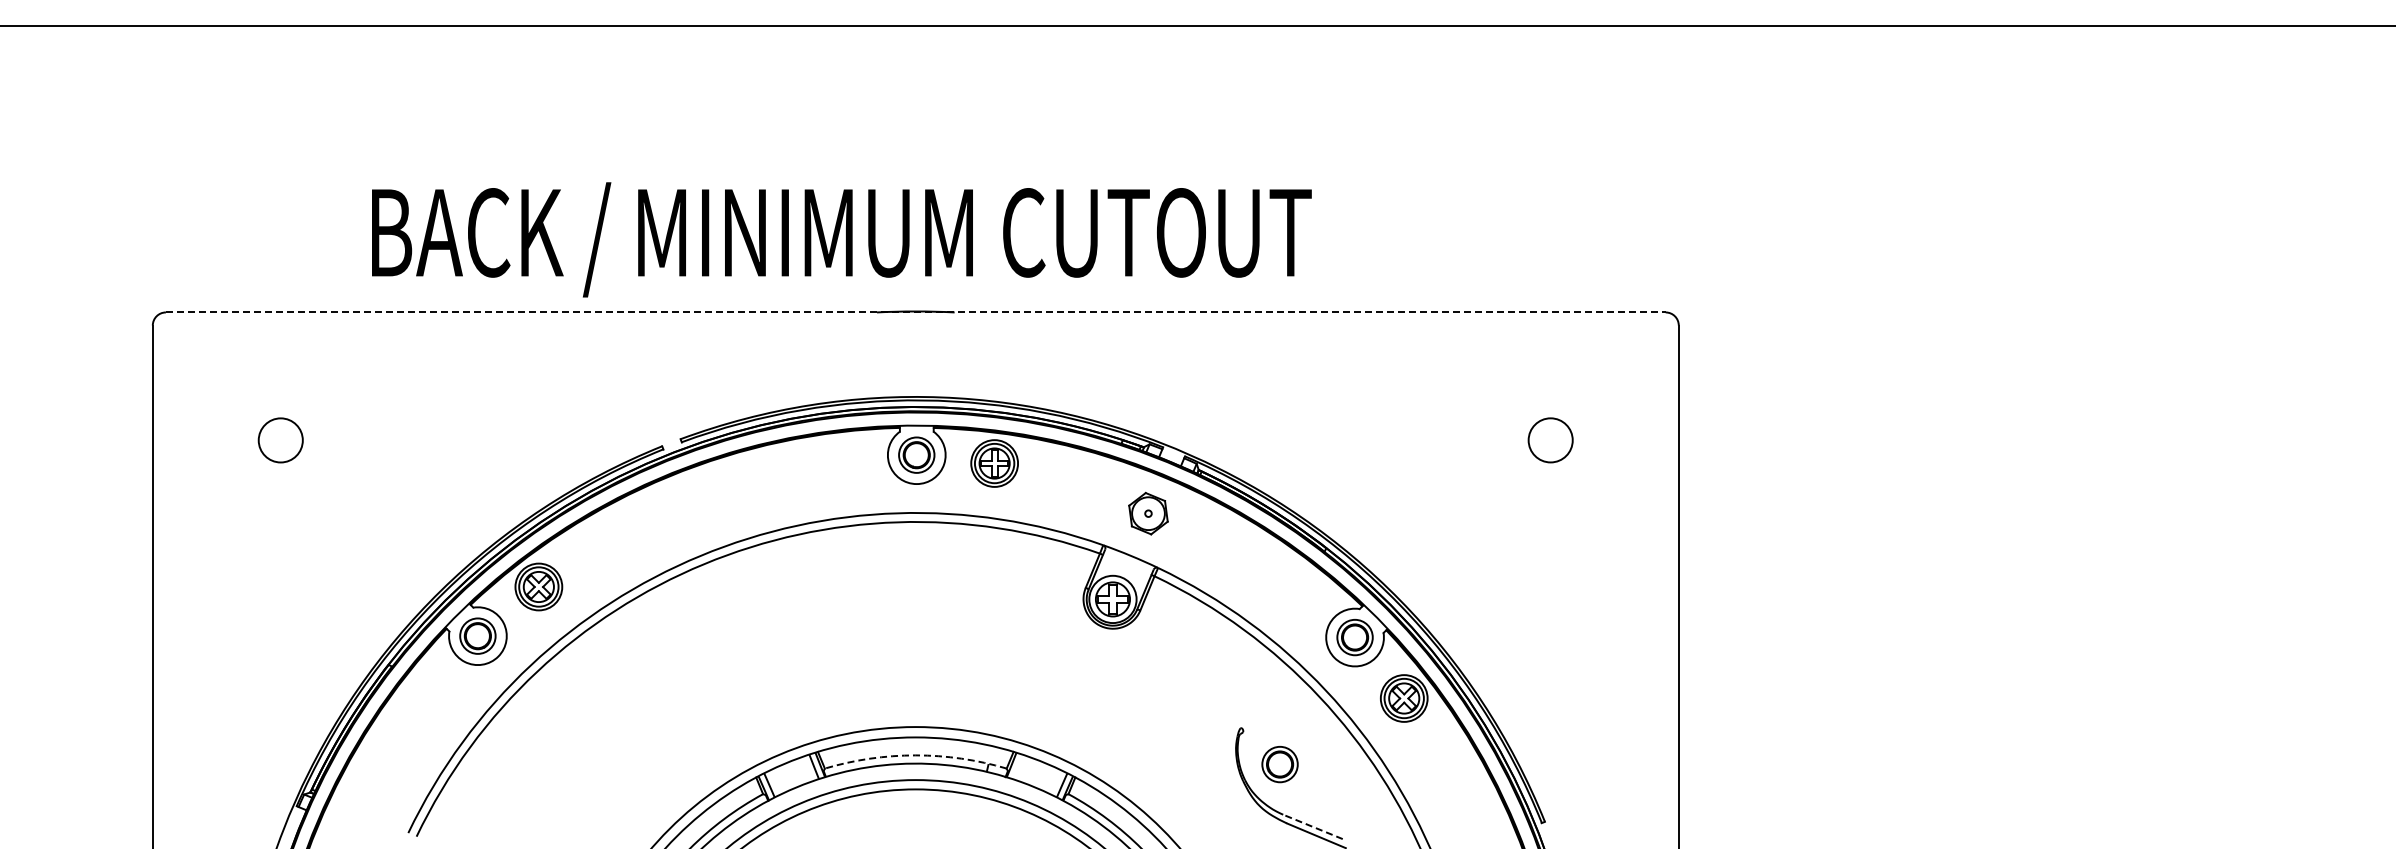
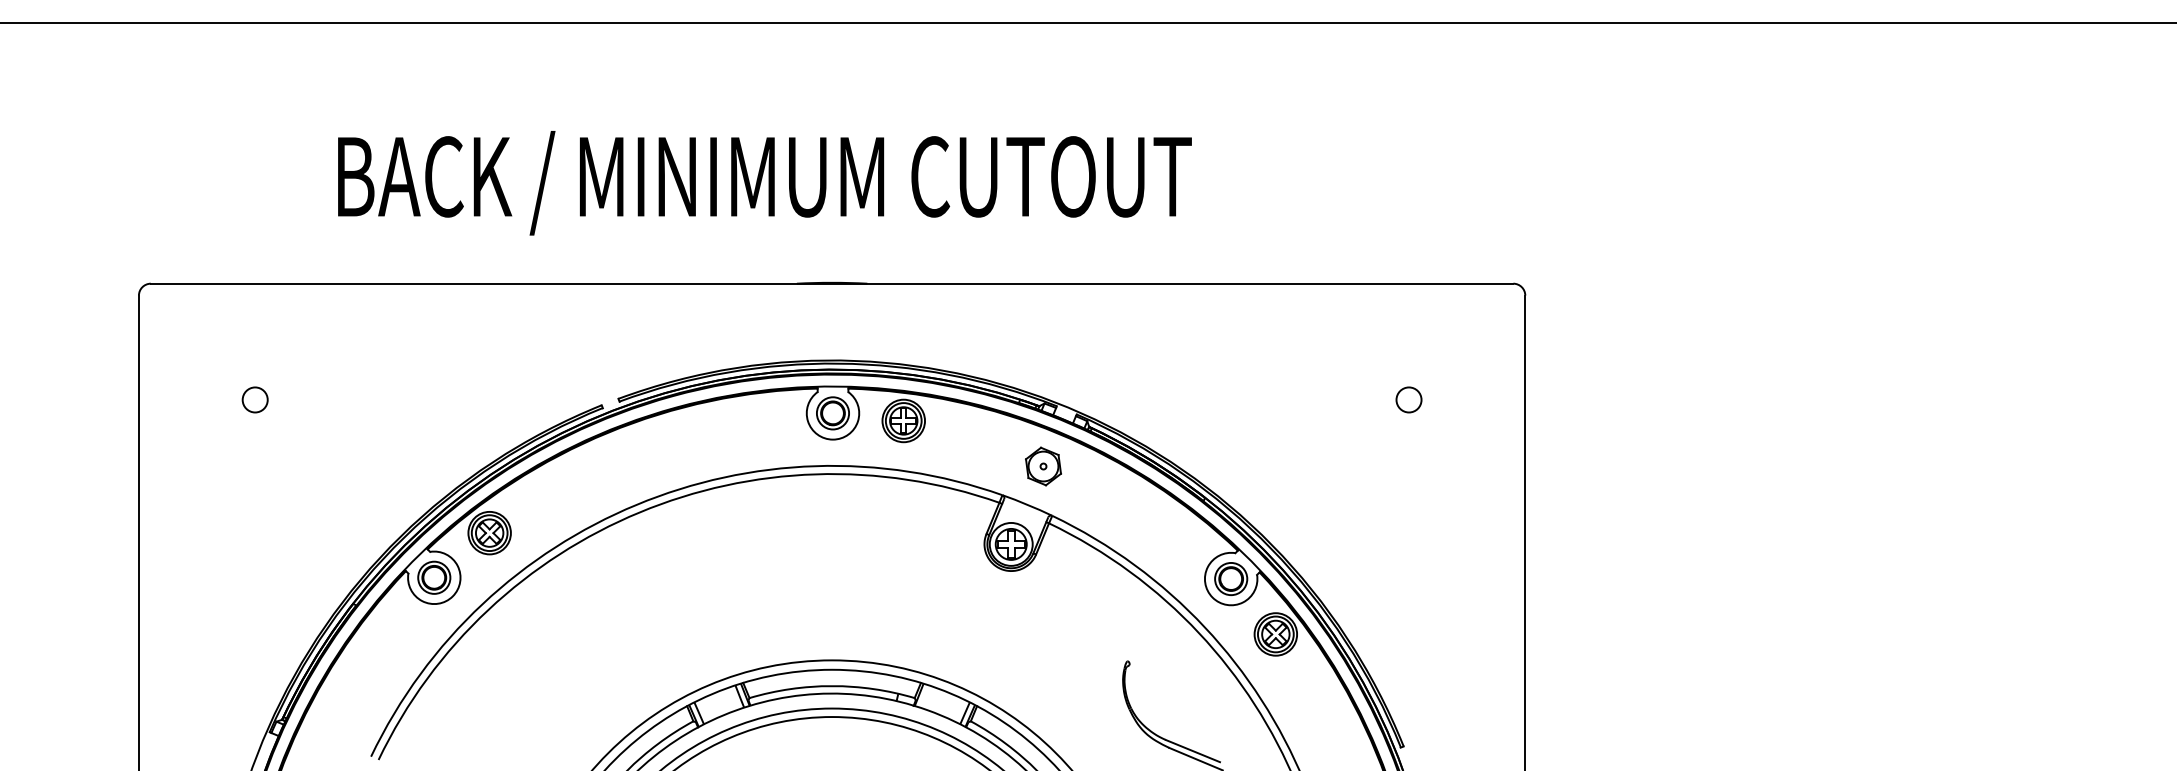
text: (841, 239) -> (764, 182), moved
line: (915, 312) -> (831, 283), dashed -> solid
circle: (280, 440) -> (254, 400), size x0.62
circle: (1550, 440) -> (1408, 400), size x0.62
arc: (915, 755) -> (831, 686), dashed -> solid
part: (1279, 764) -> (1162, 694), removed
line: (1312, 826) -> (1192, 750), dashed -> solid

